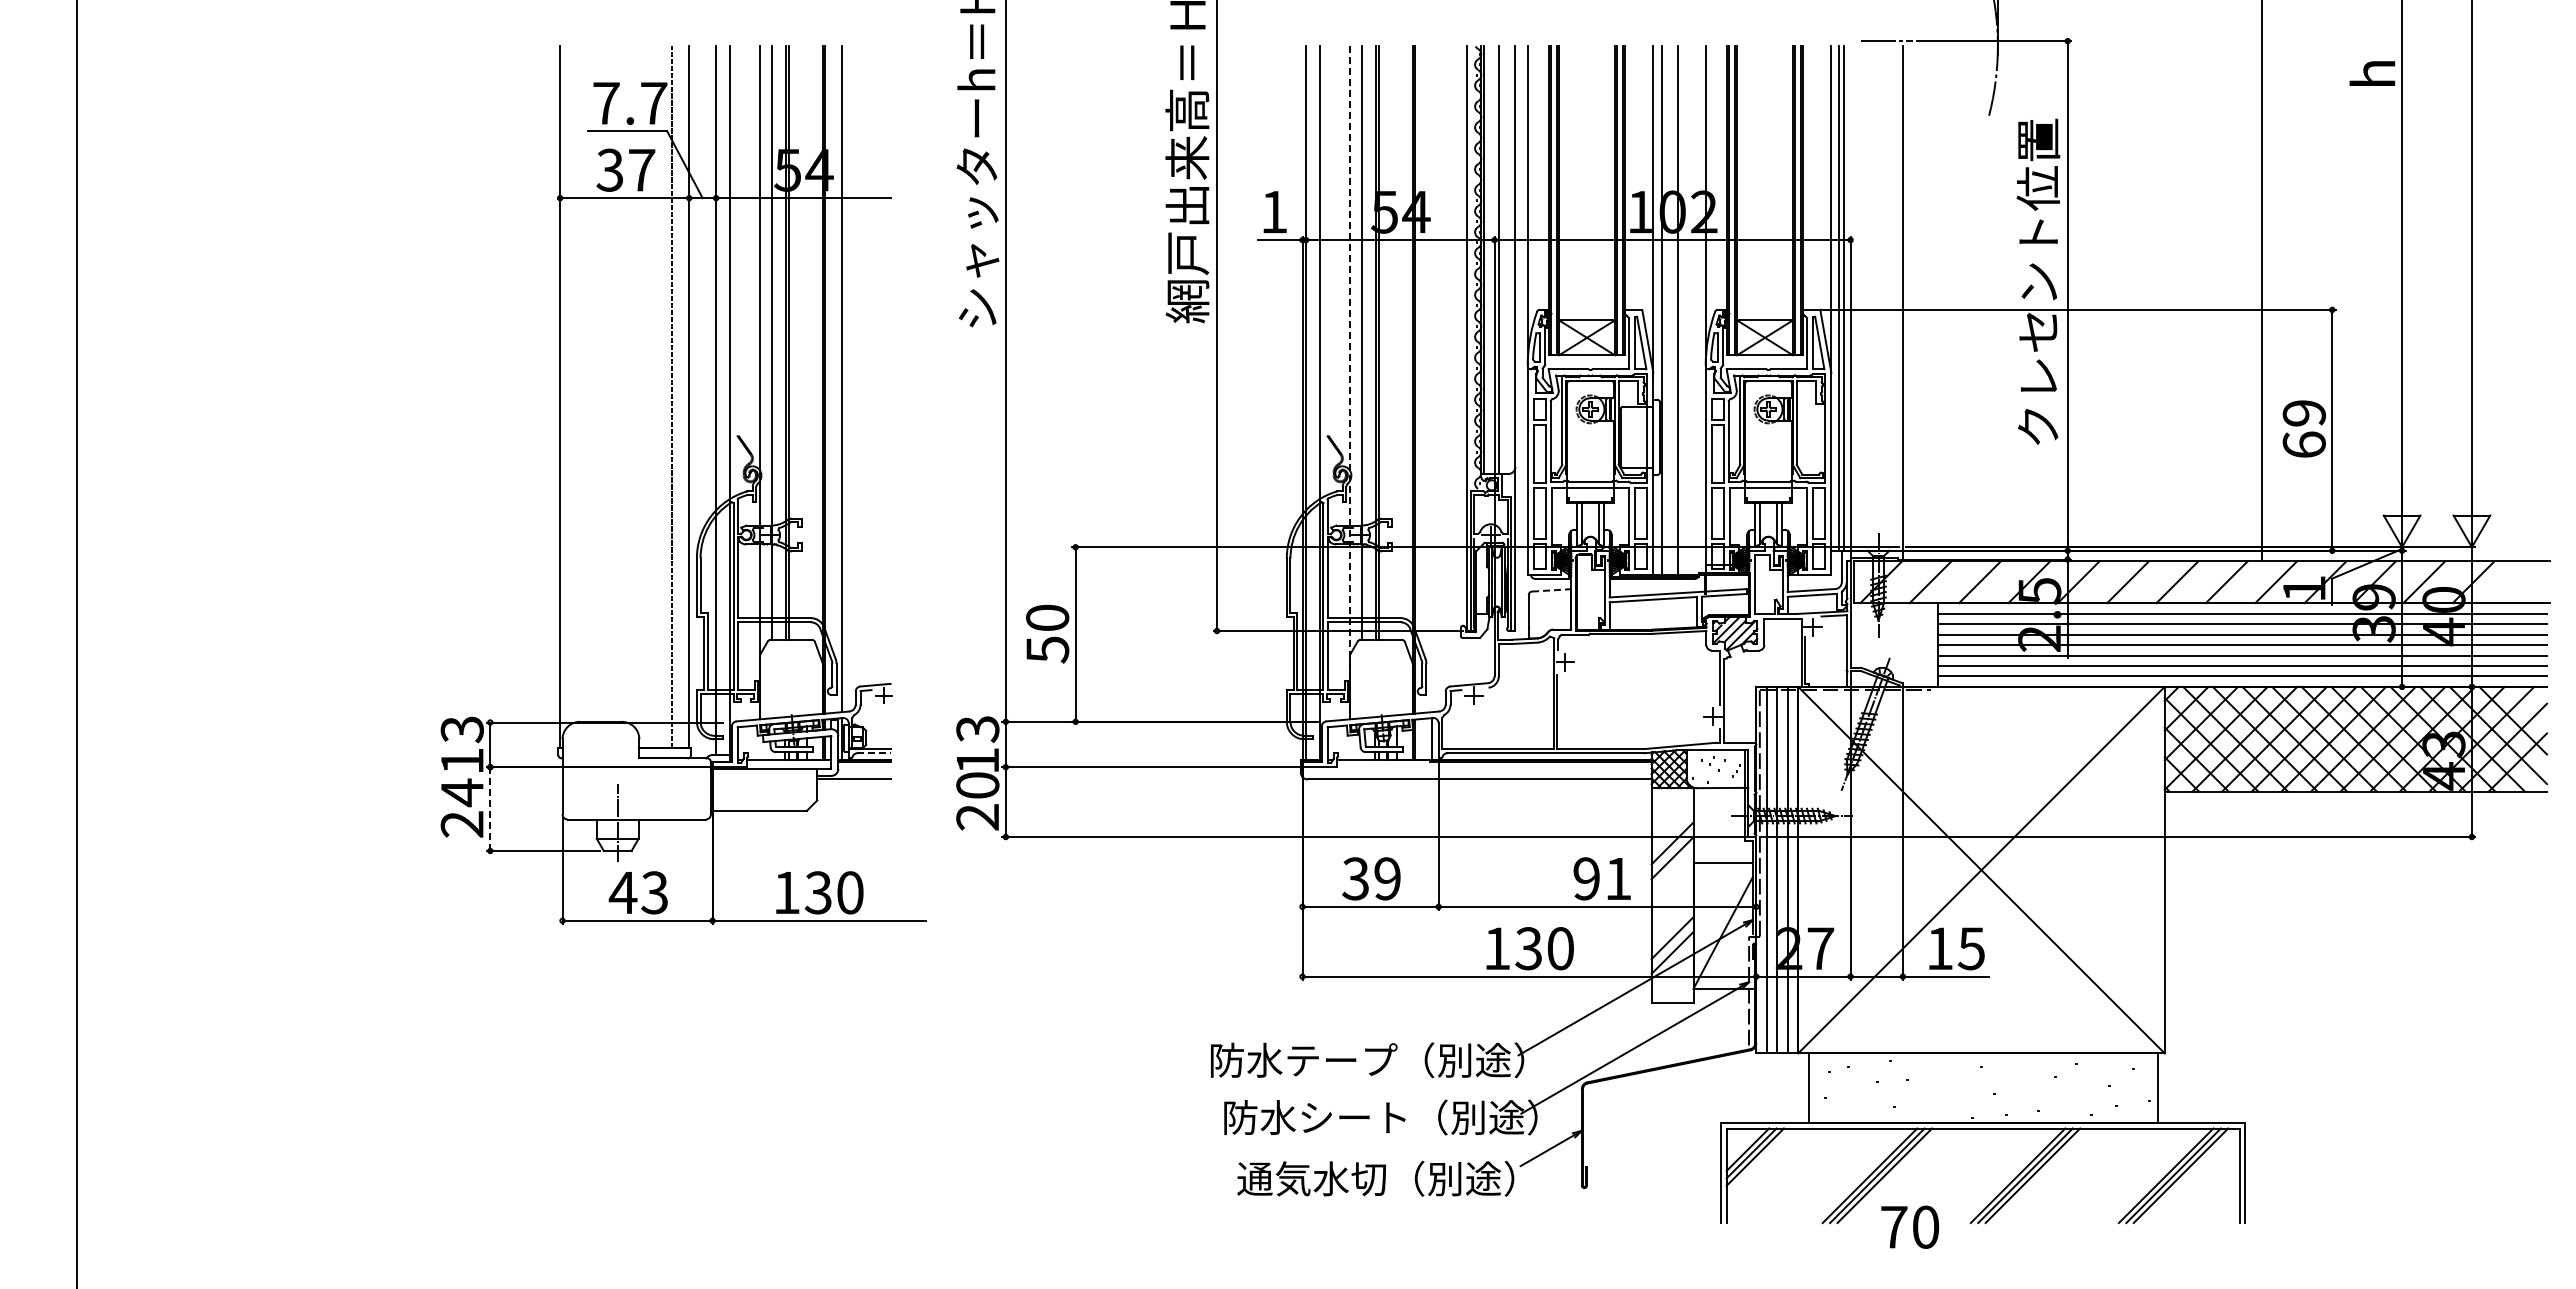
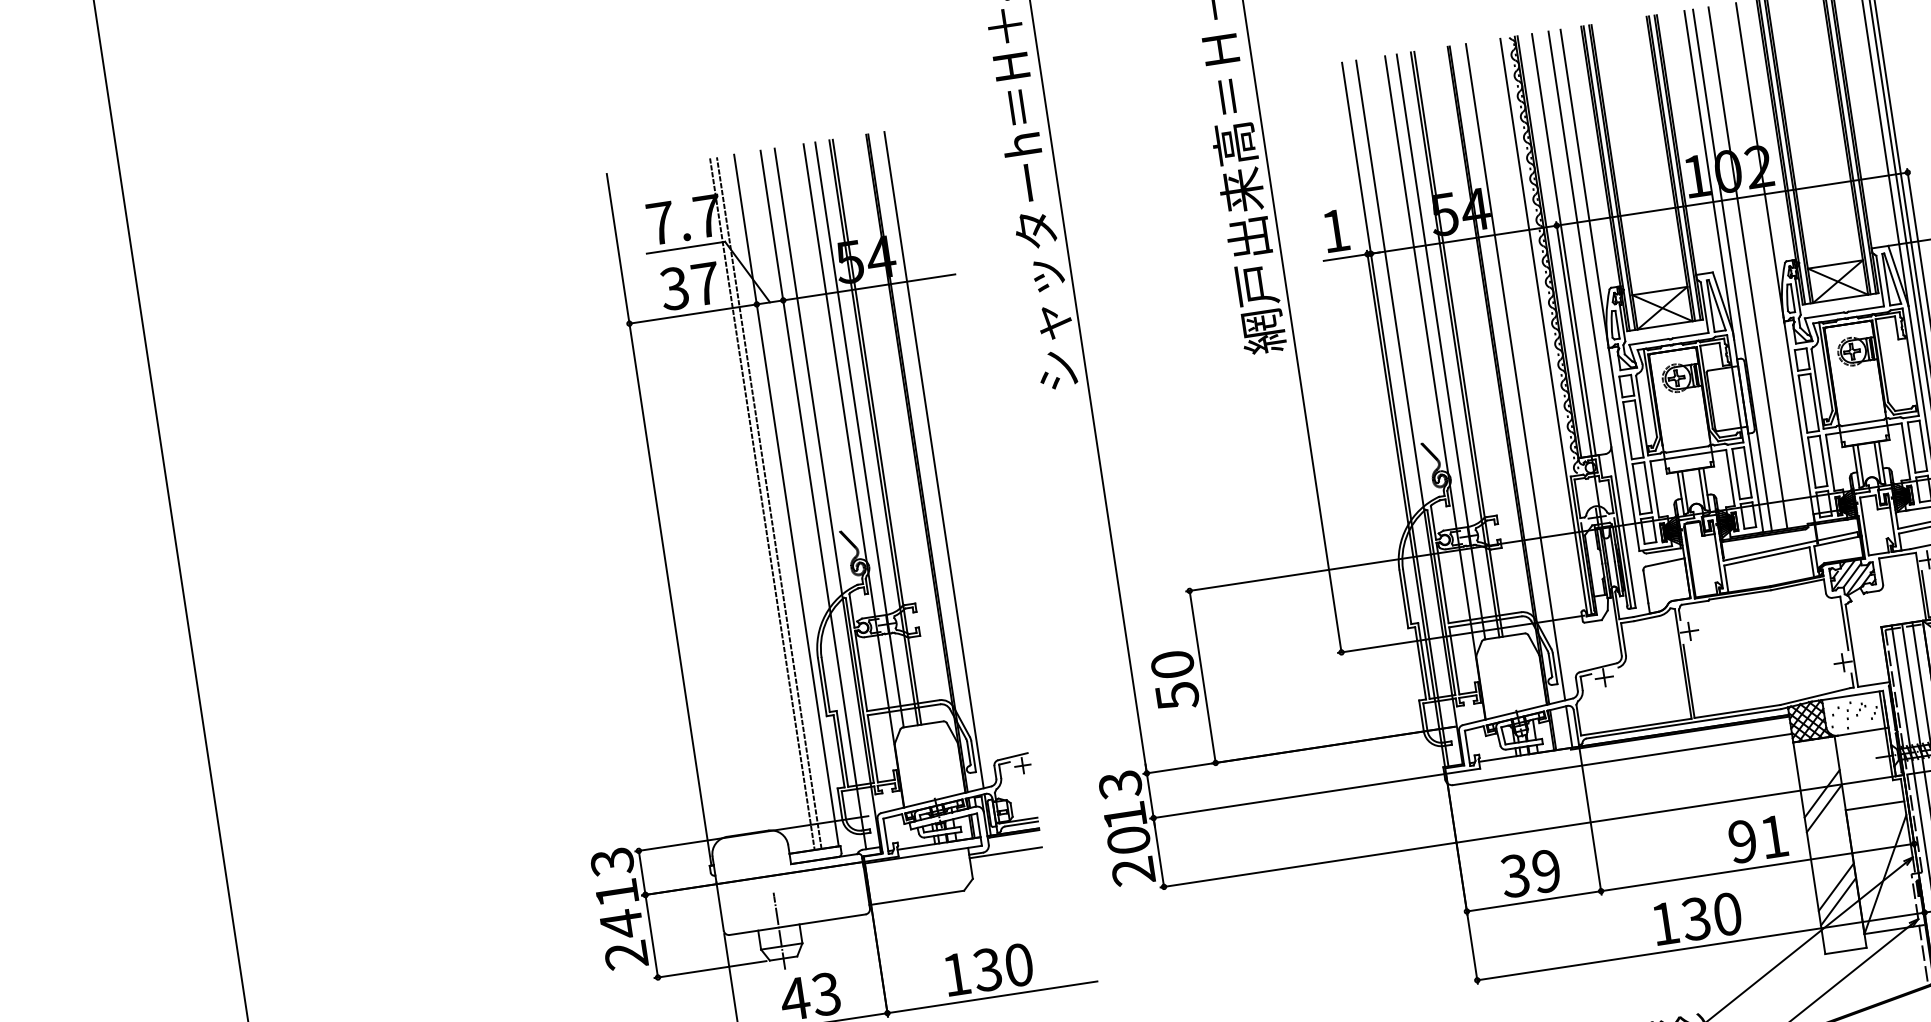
line: (1431, 379) -> (1515, 372), added
line: (1349, 382) -> (1435, 387), dashed -> solid
line: (664, 397) -> (762, 504), added
line: (1551, 590) -> (1665, 562), dashed -> solid
line: (874, 753) -> (1022, 824), dashed -> solid
line: (490, 809) -> (651, 936), dashed -> solid

